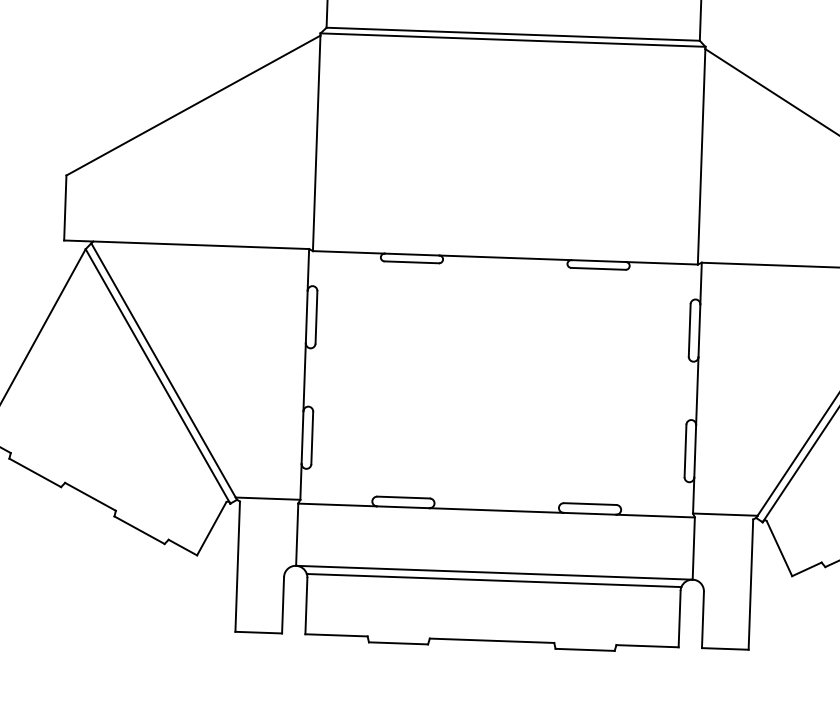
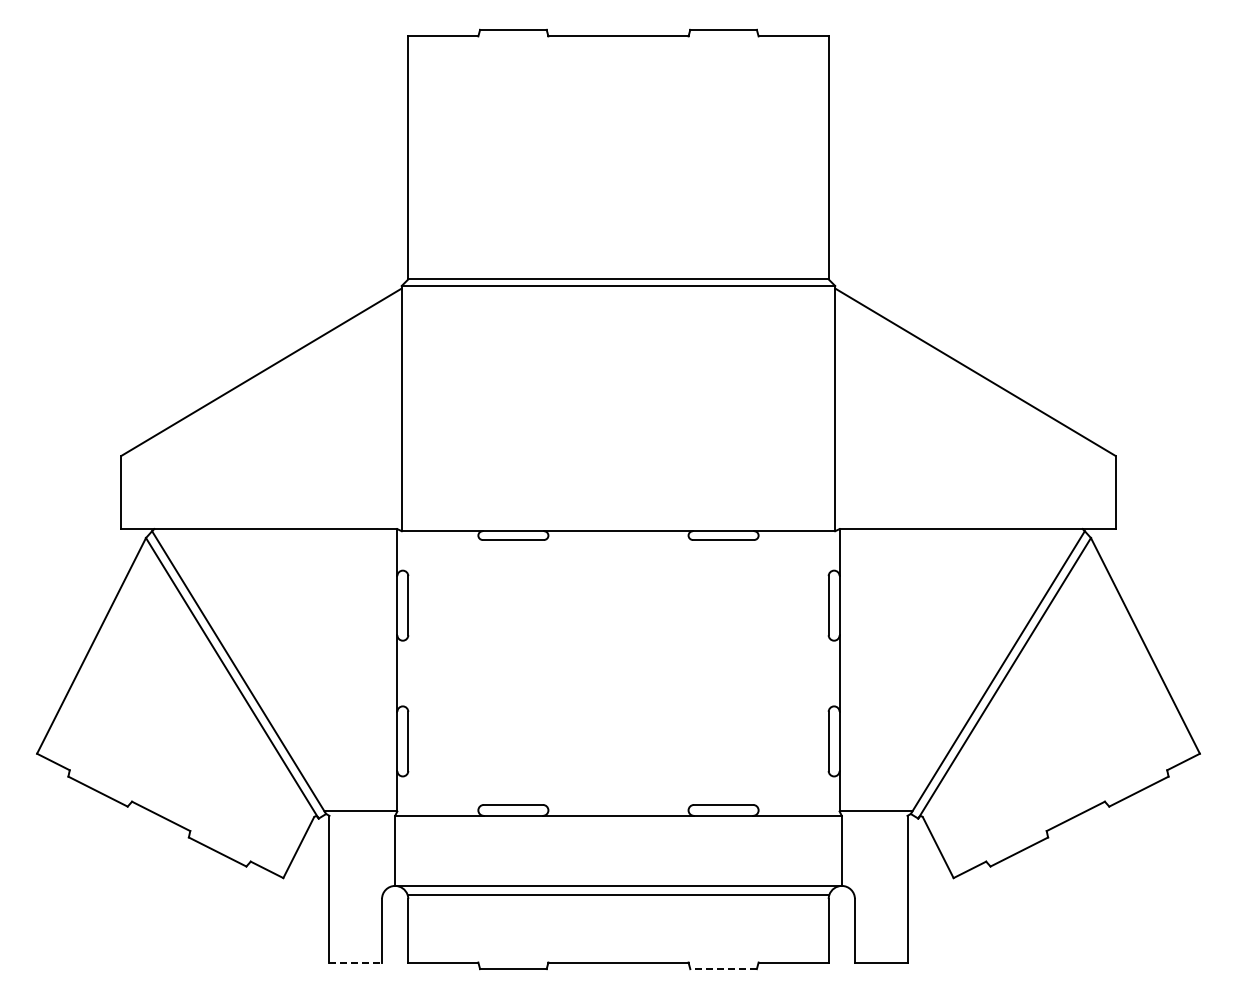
line: (259, 632) -> (356, 962), solid -> dashed
line: (585, 650) -> (723, 969), solid -> dashed

